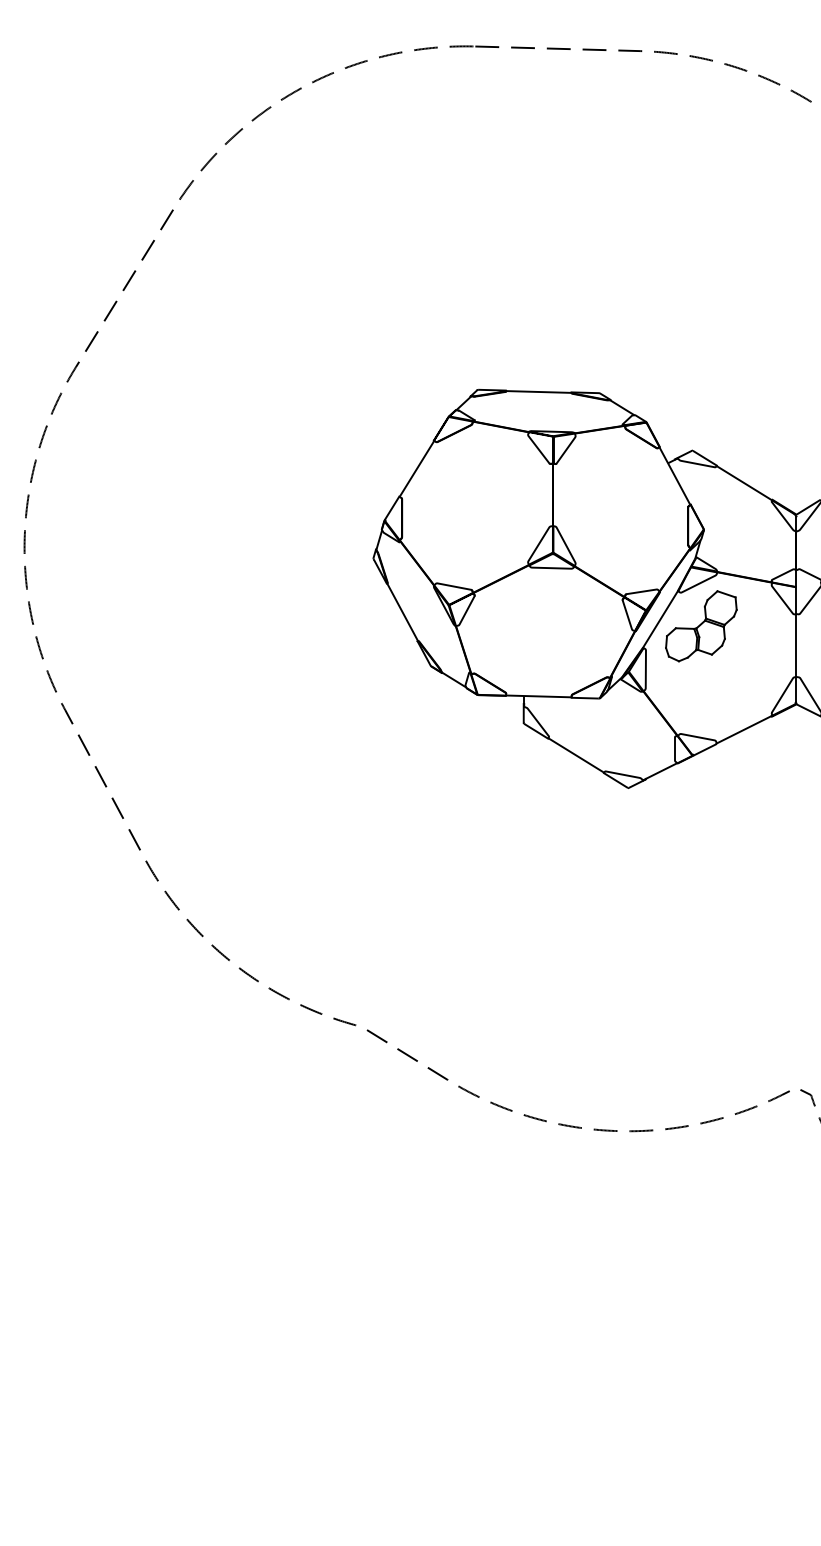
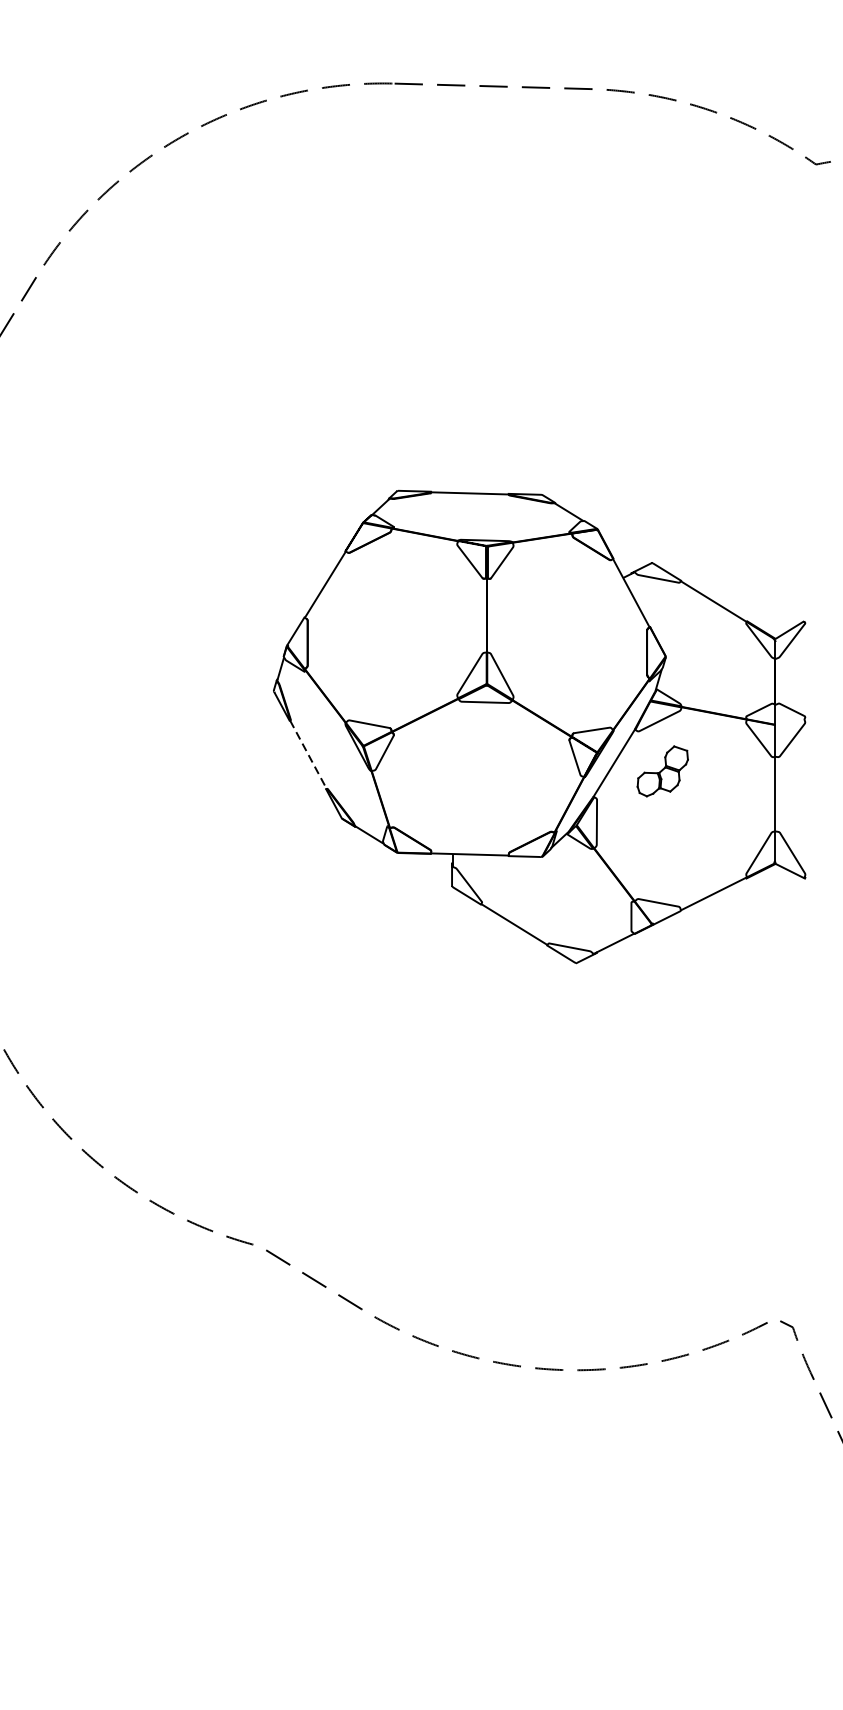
line: (402, 612) -> (308, 754), solid -> dashed
part: (701, 626) -> (662, 771), size x0.6

